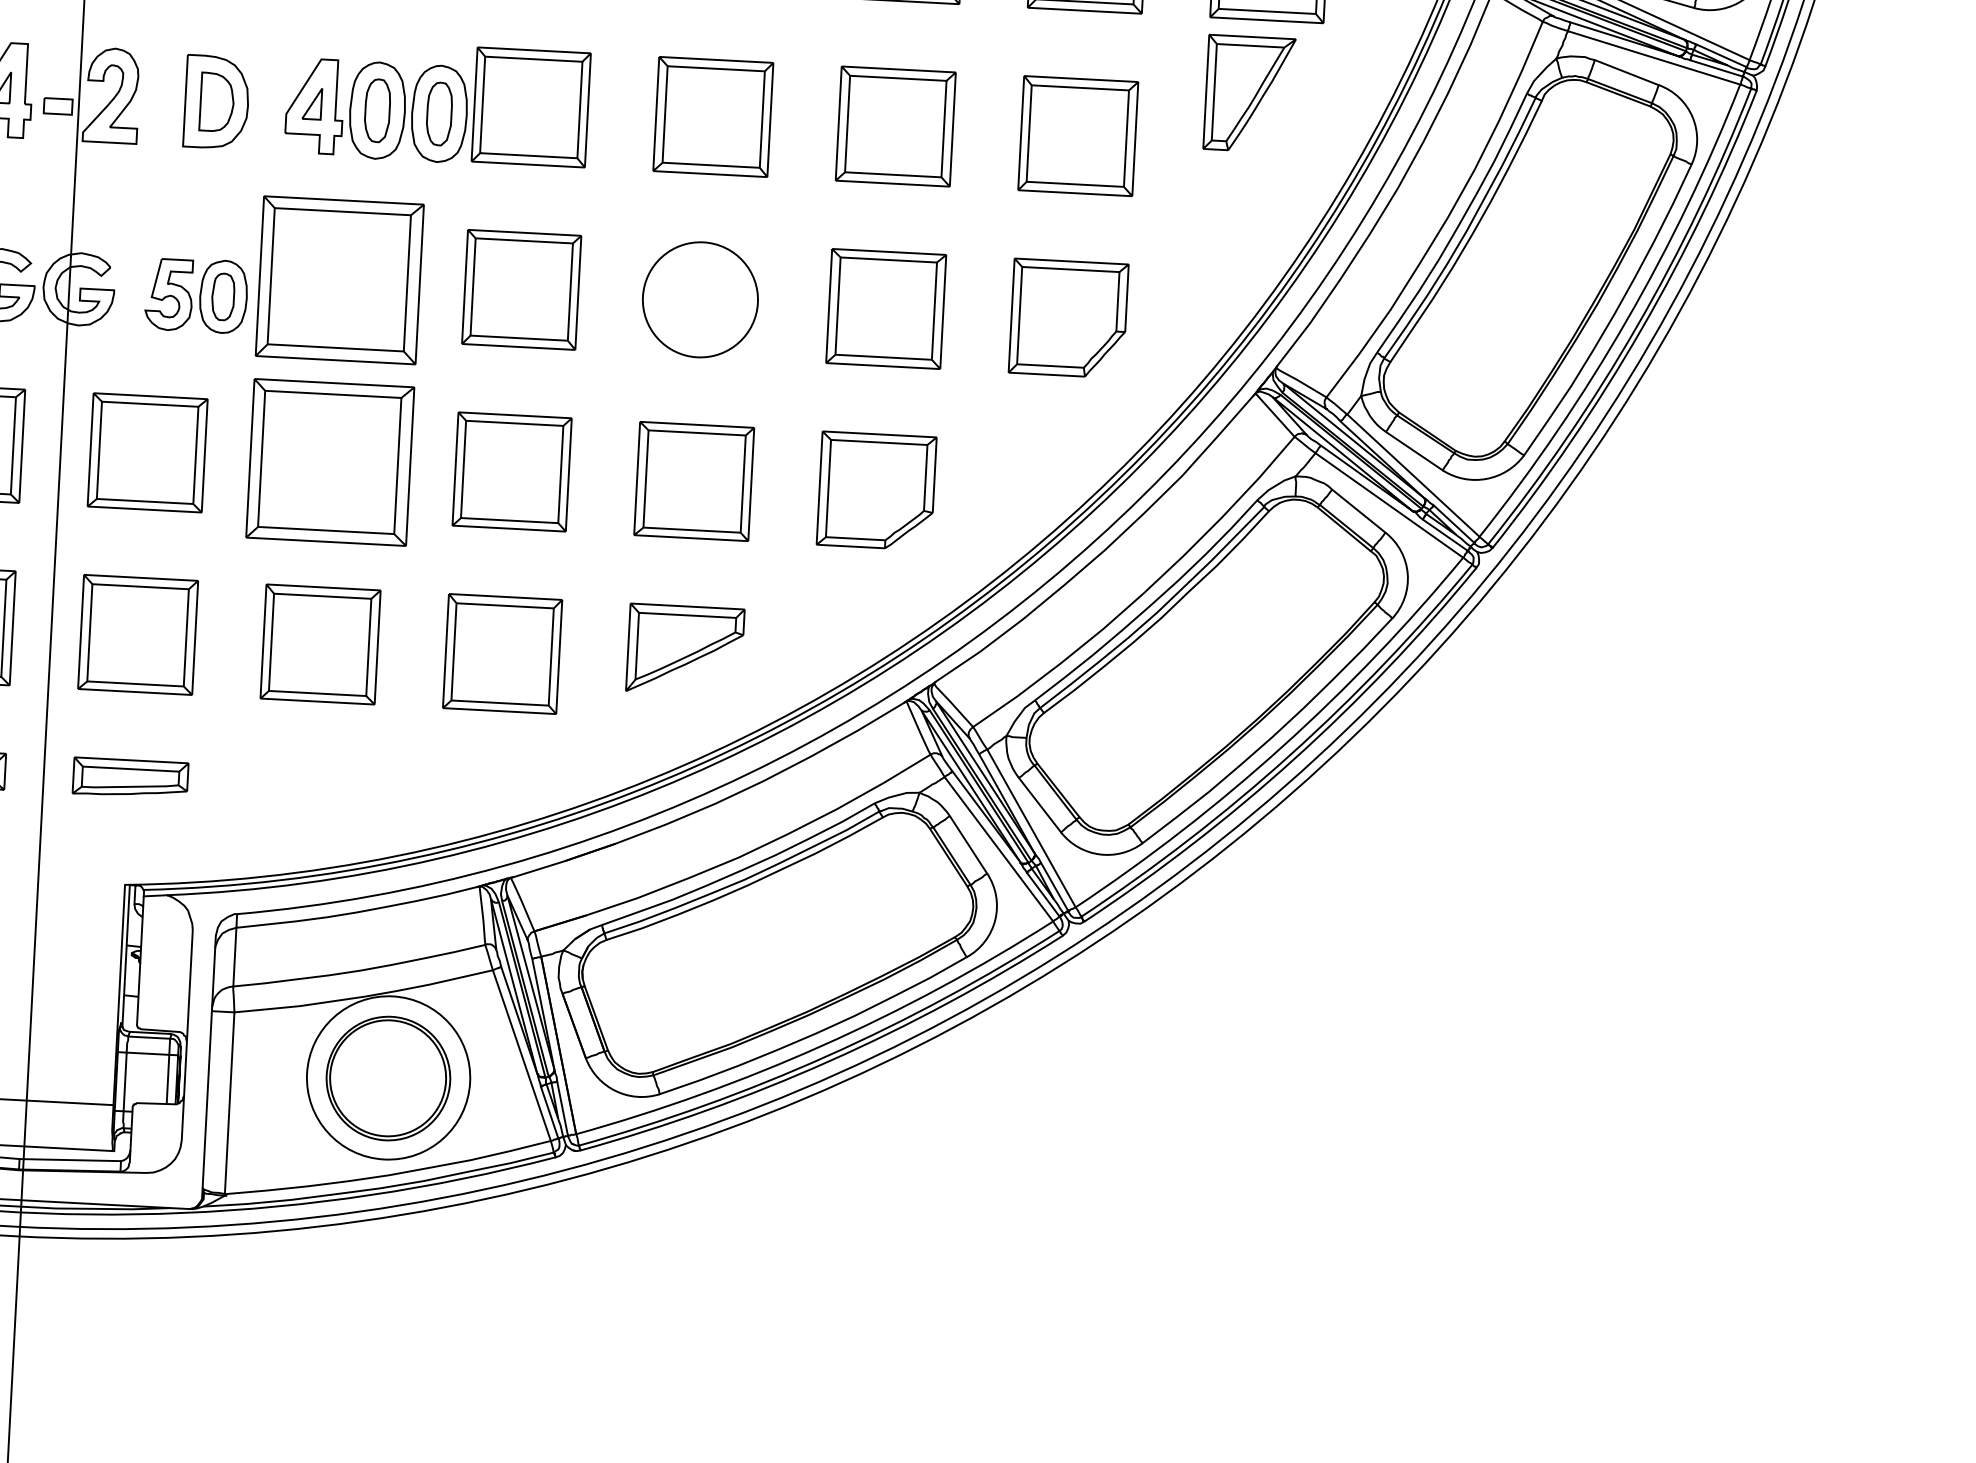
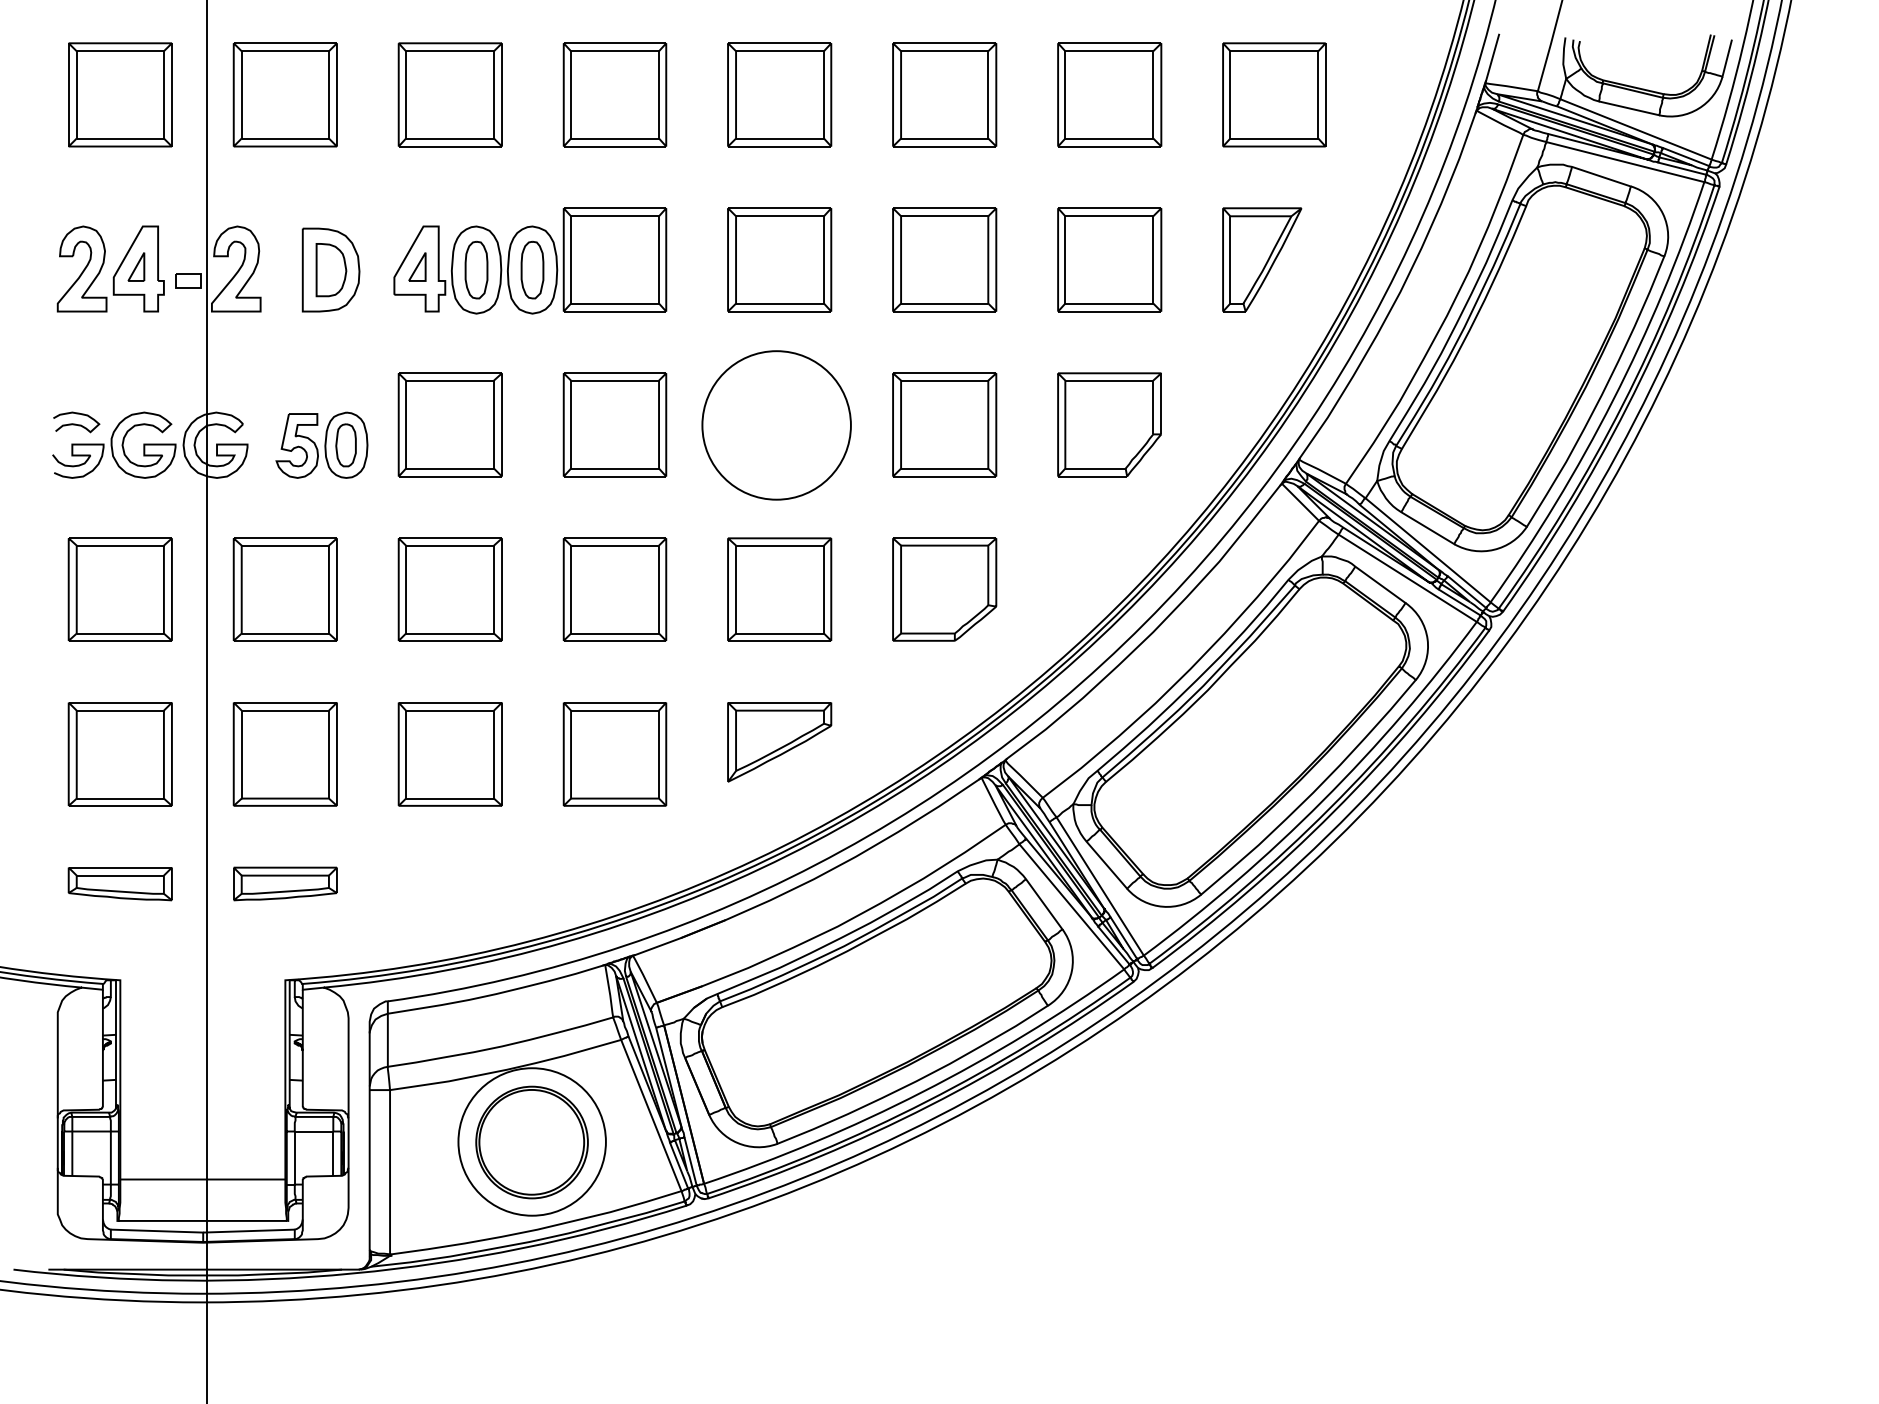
part: (1249, 93) -> (1262, 259), moved
part: (338, 279) -> (449, 424), size x0.71
circle: (700, 299) -> (776, 425), size x1.43
part: (329, 462) -> (449, 589), size x0.71

